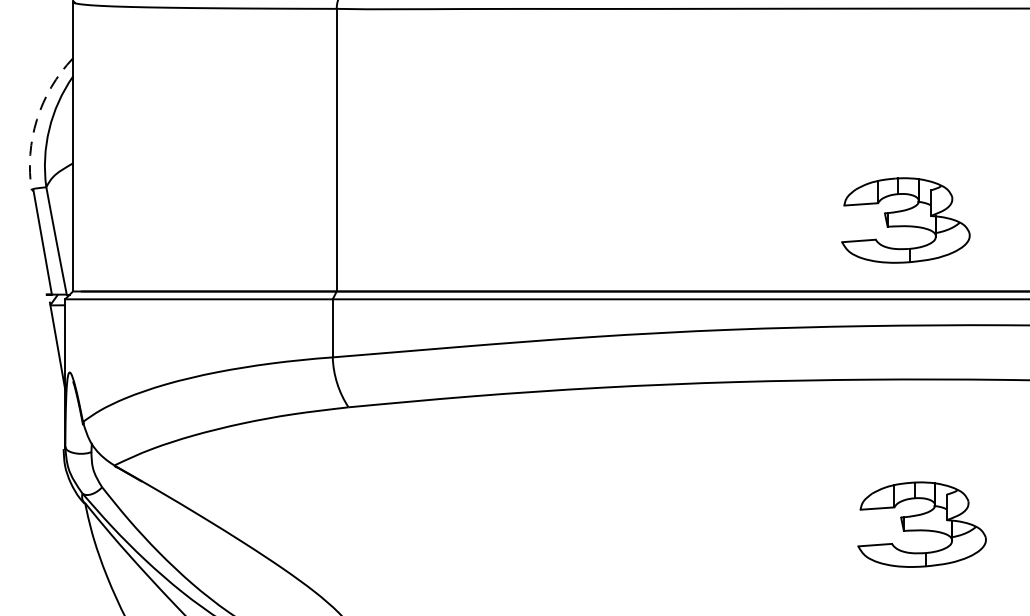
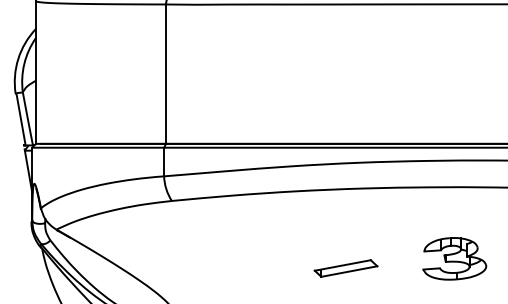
arc: (37, 120) -> (18, 59), dashed -> solid
part: (905, 219) -> (446, 108), removed
part: (700, 544) -> (345, 268), added

